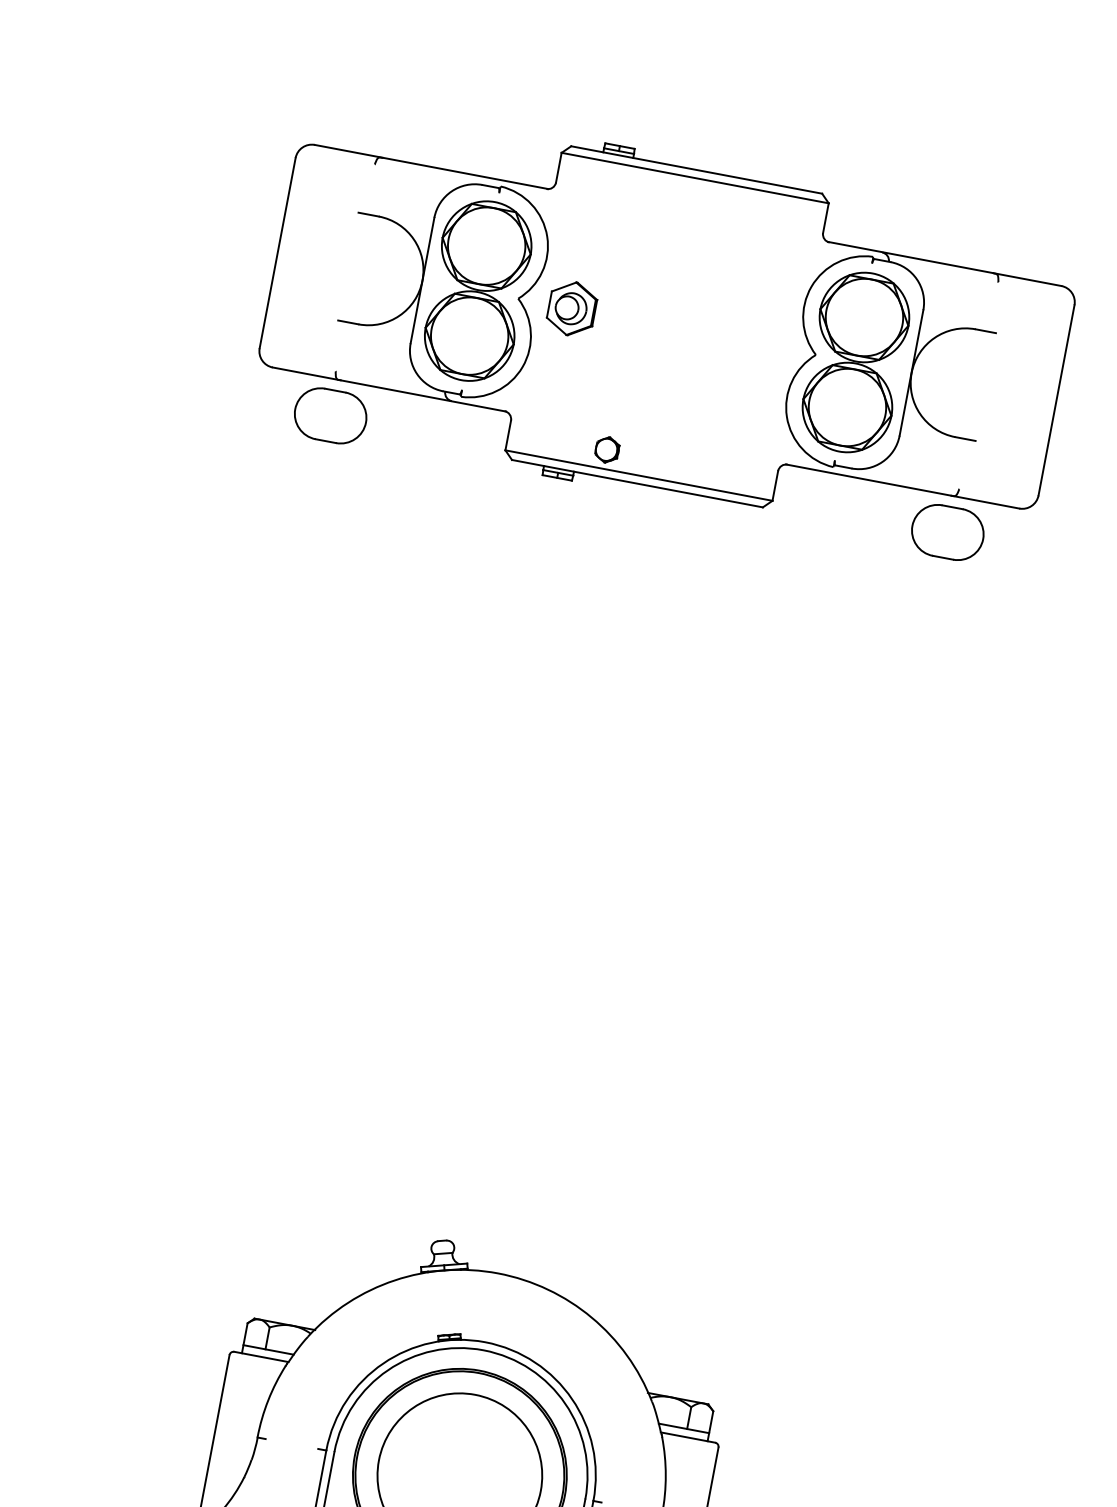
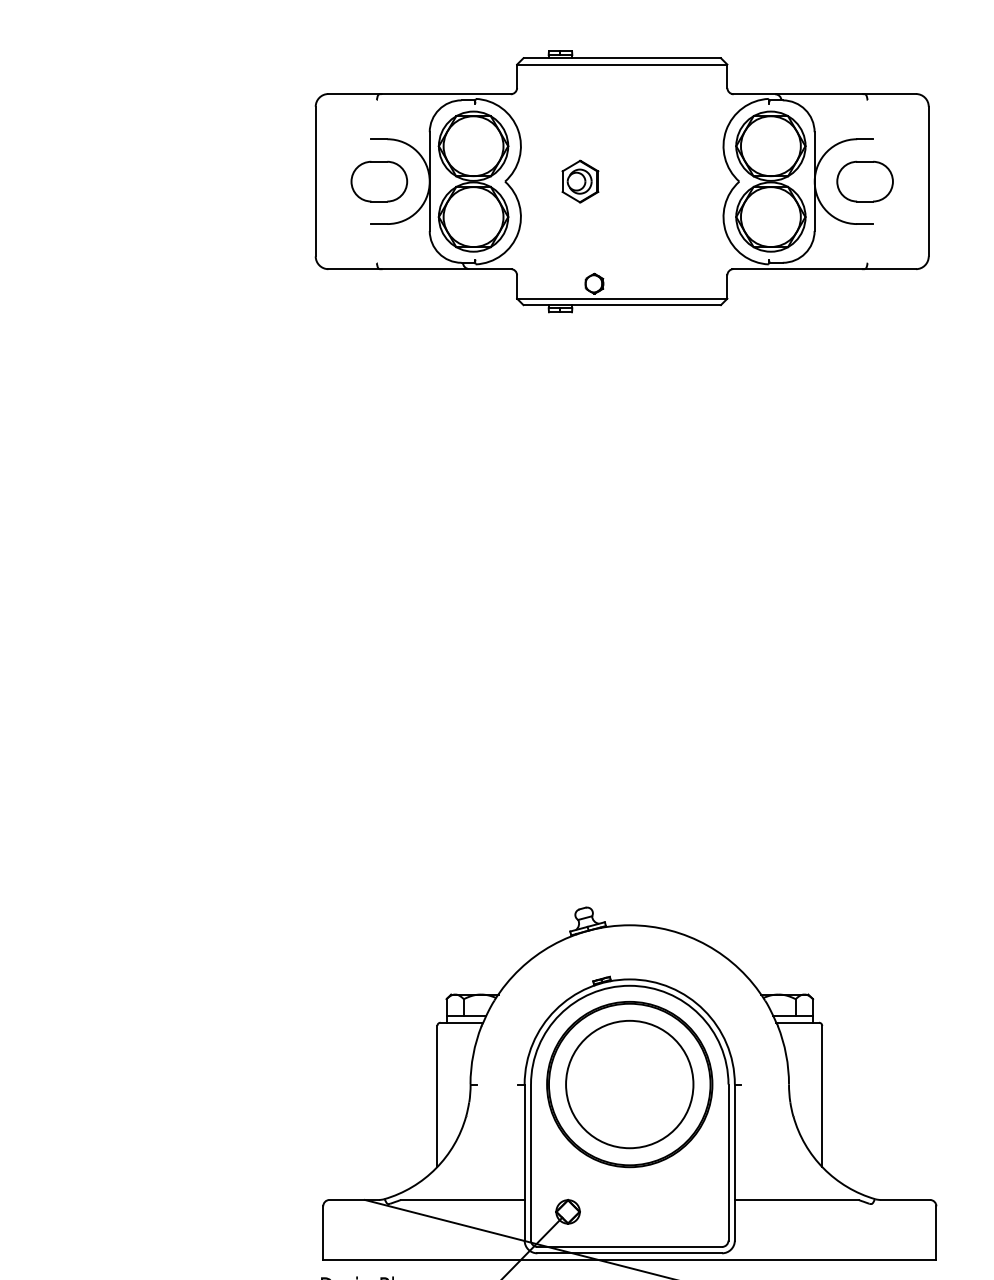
part: (572, 308) -> (580, 181), moved
part: (330, 415) -> (379, 181), moved
part: (947, 532) -> (864, 181), moved

